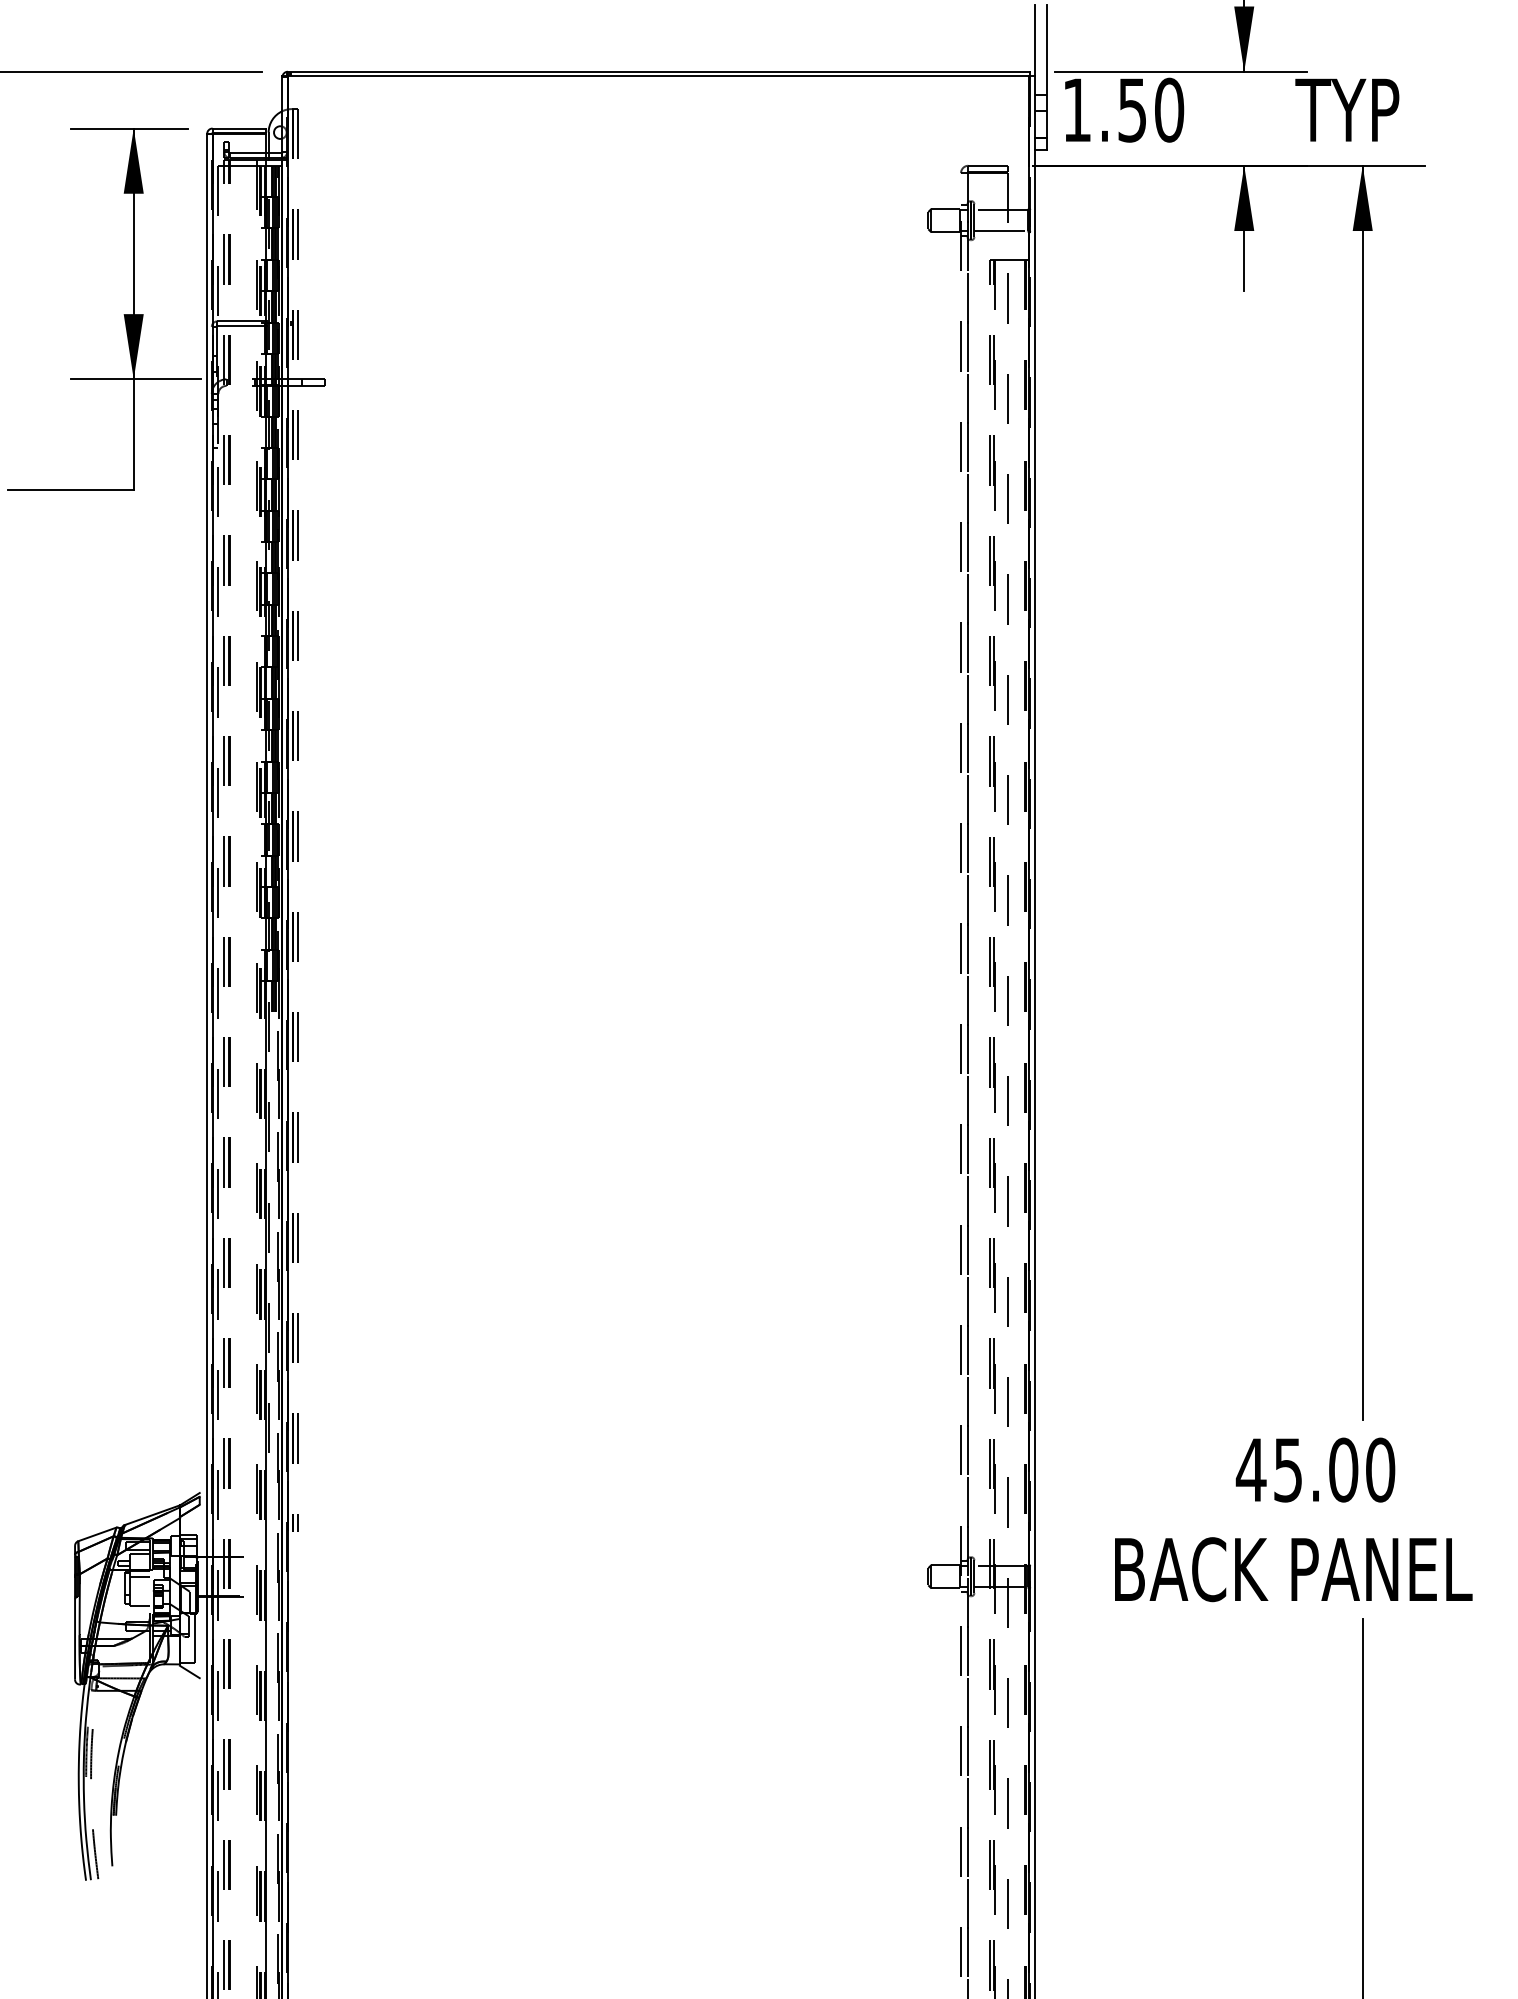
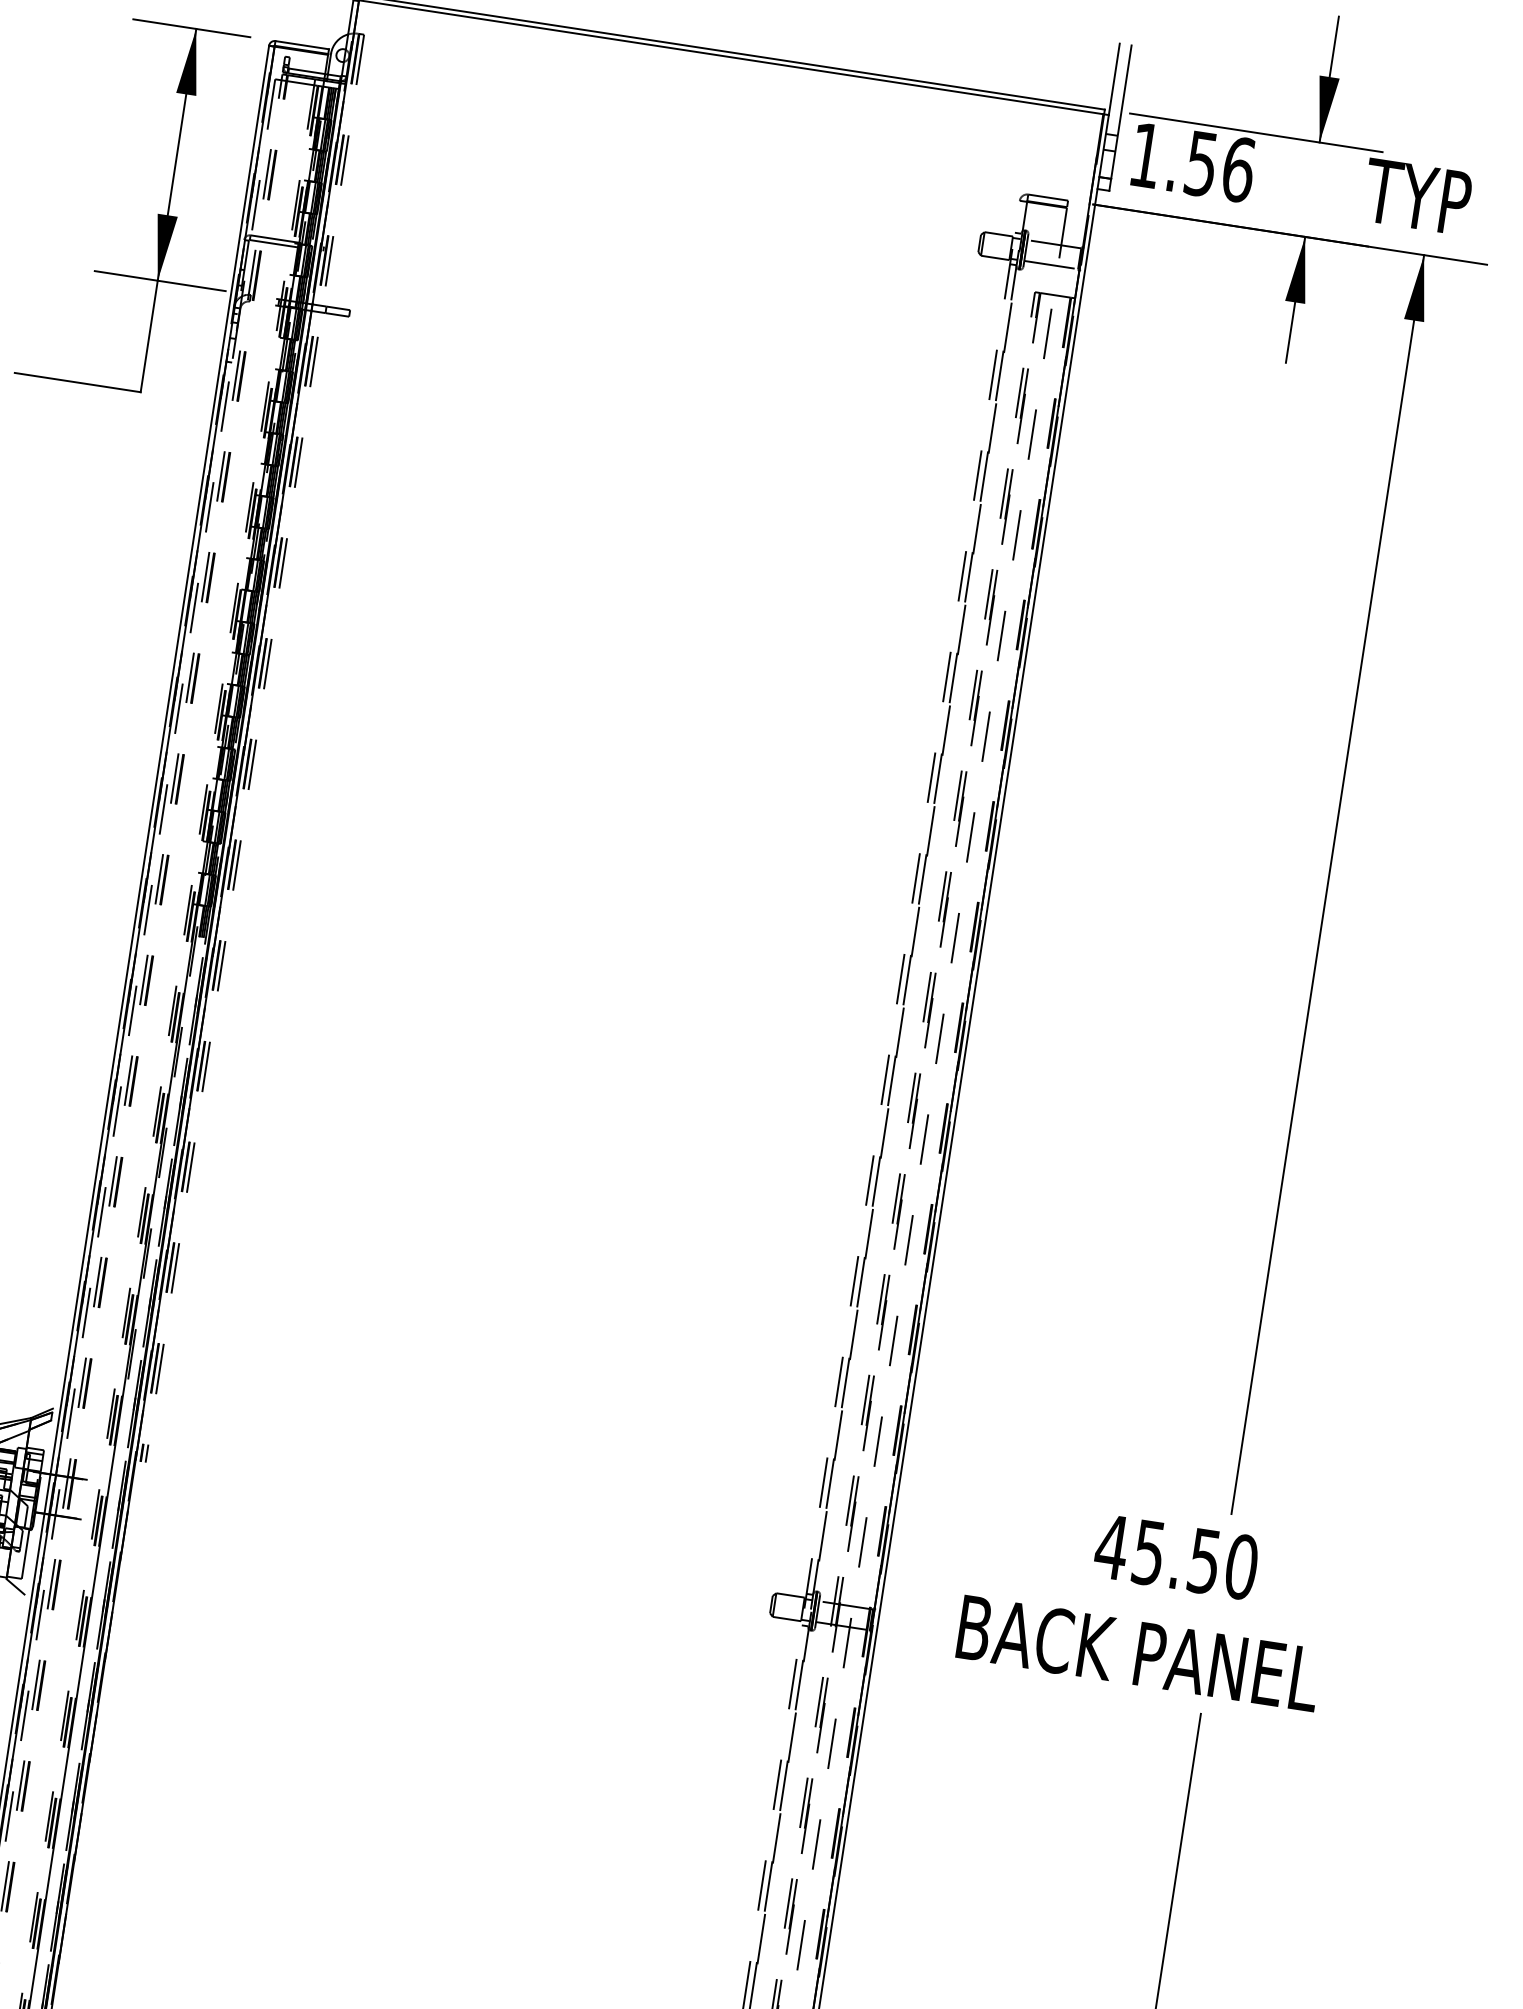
text: (1169, 109) -> (1238, 168), 1.50 -> 1.56
text: (1343, 1469) -> (1204, 1560), 45.00 -> 45.50

